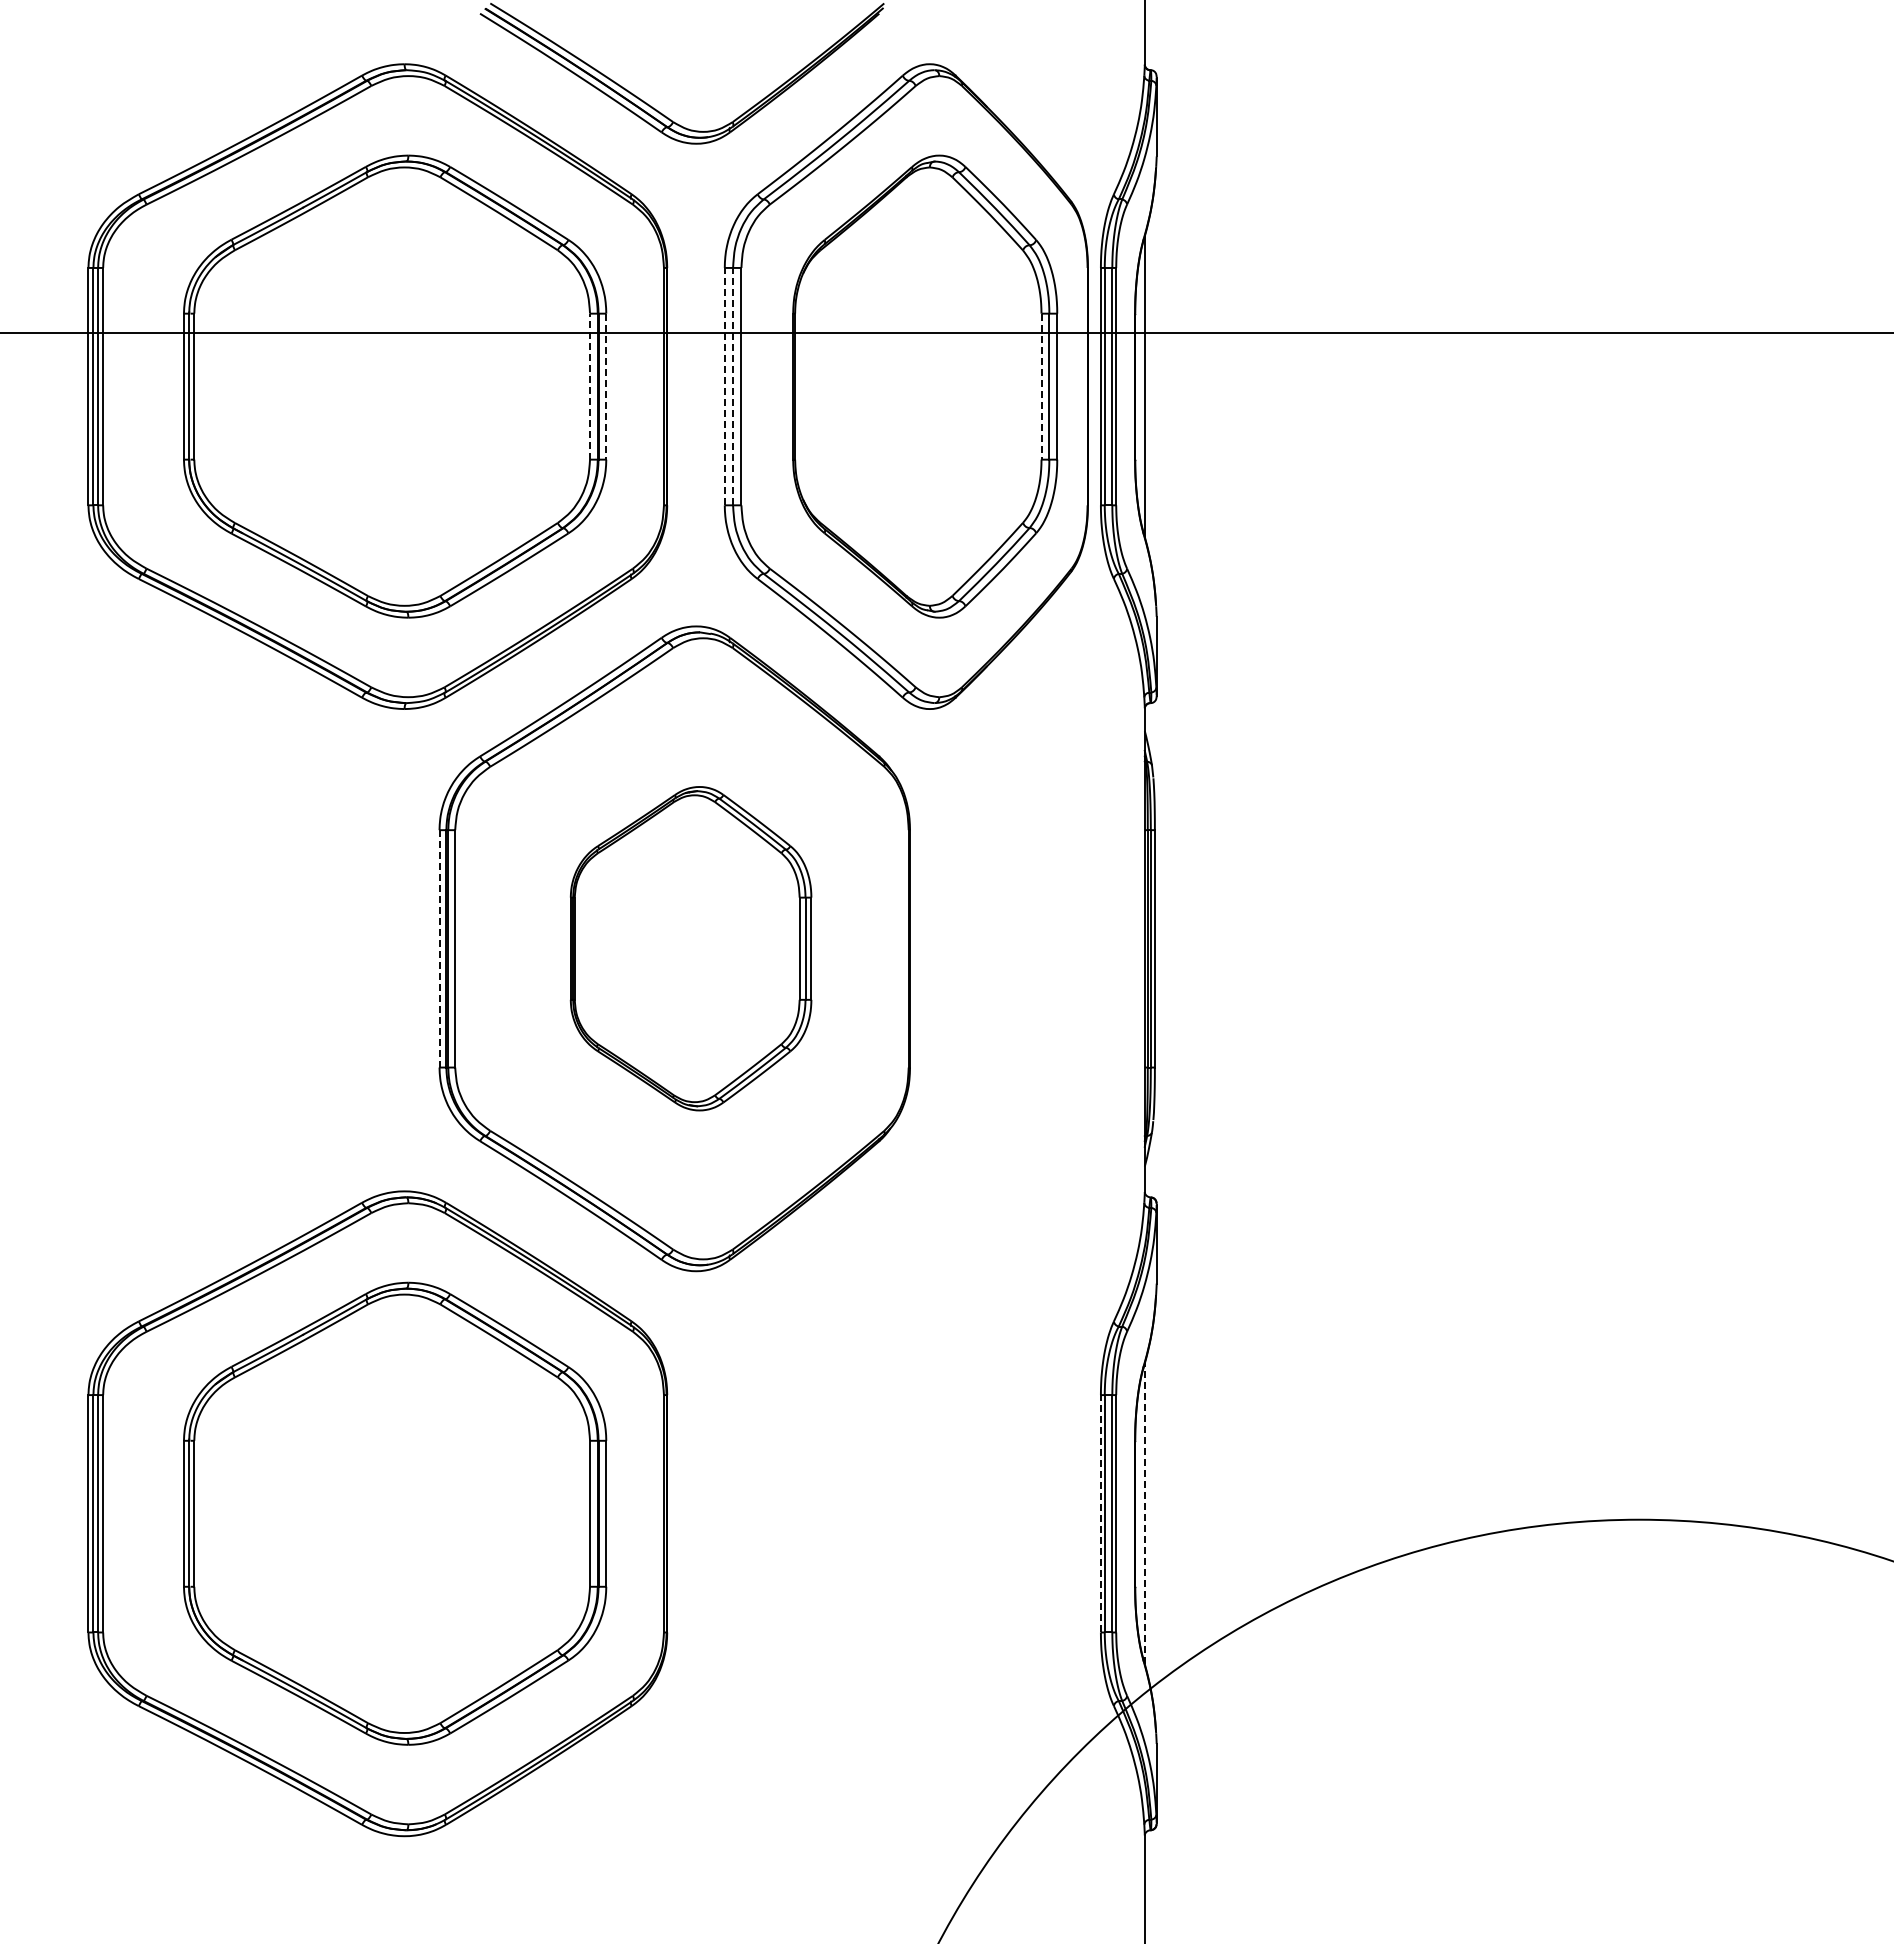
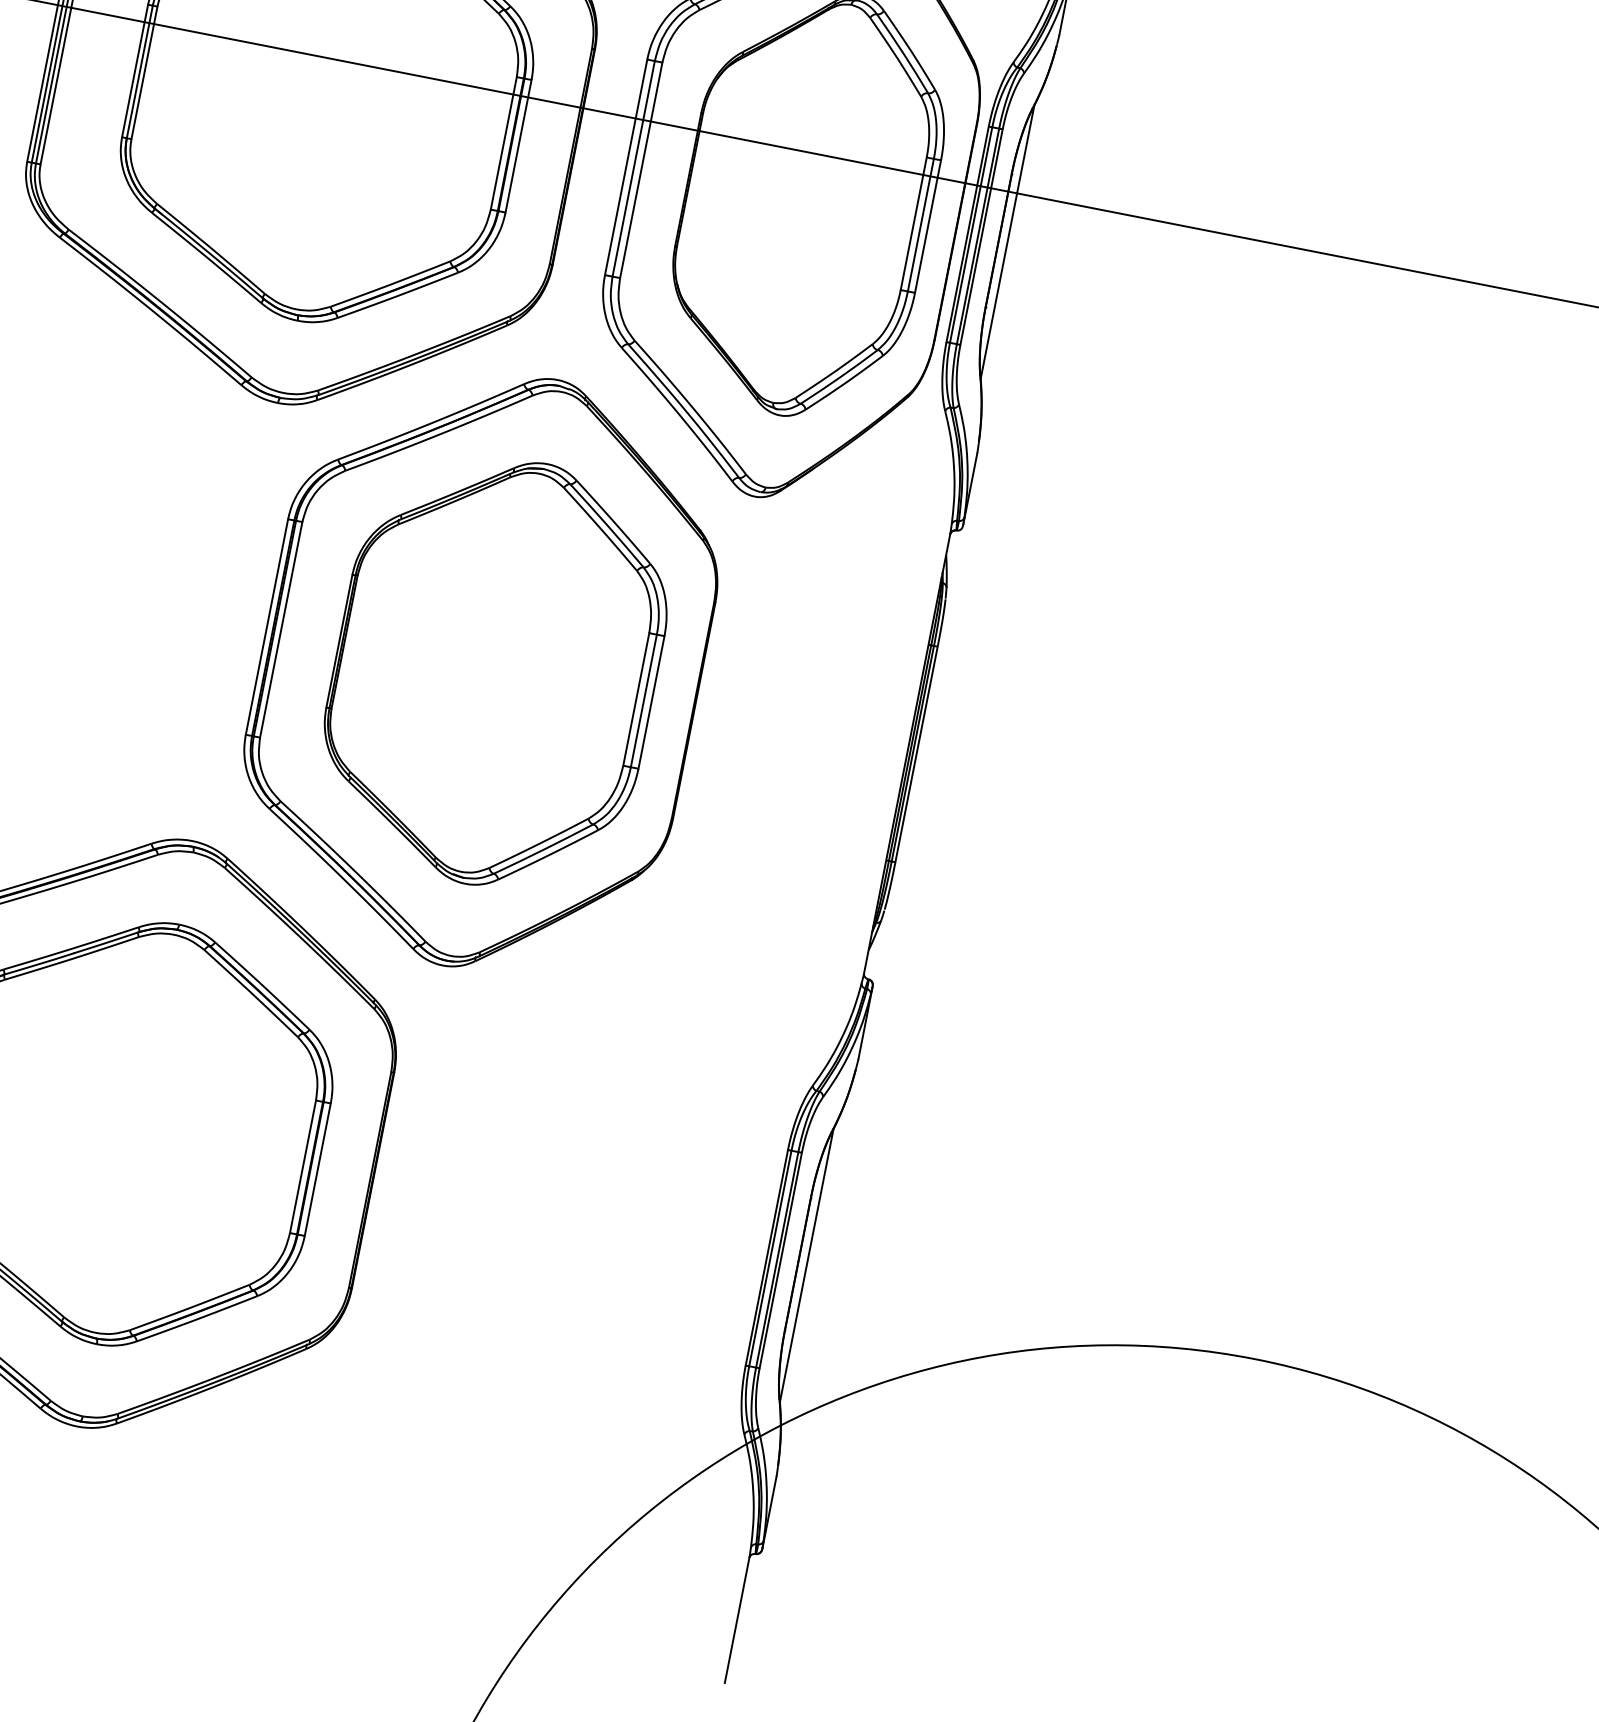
line: (590, 386) -> (504, 143), dashed -> solid
line: (606, 386) -> (518, 146), dashed -> solid
line: (724, 386) -> (625, 167), dashed -> solid
line: (733, 386) -> (634, 168), dashed -> solid
line: (1041, 386) -> (913, 223), dashed -> solid
line: (439, 948) -> (267, 626), dashed -> solid
part: (690, 948) -> (494, 671), size x1.43
line: (1100, 1513) -> (766, 1257), dashed -> solid
line: (1144, 1513) -> (806, 1265), dashed -> solid

